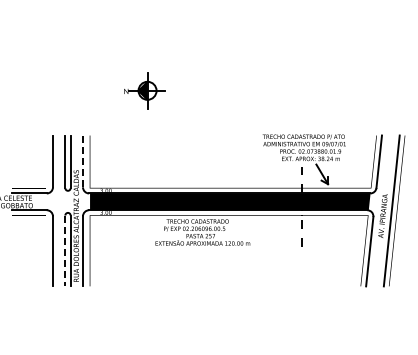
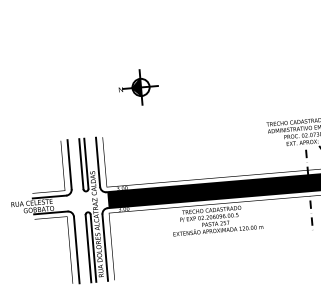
part: (144, 90) -> (138, 87), moved
line: (82, 161) -> (97, 162), dashed -> solid
line: (65, 251) -> (88, 249), dashed -> solid

